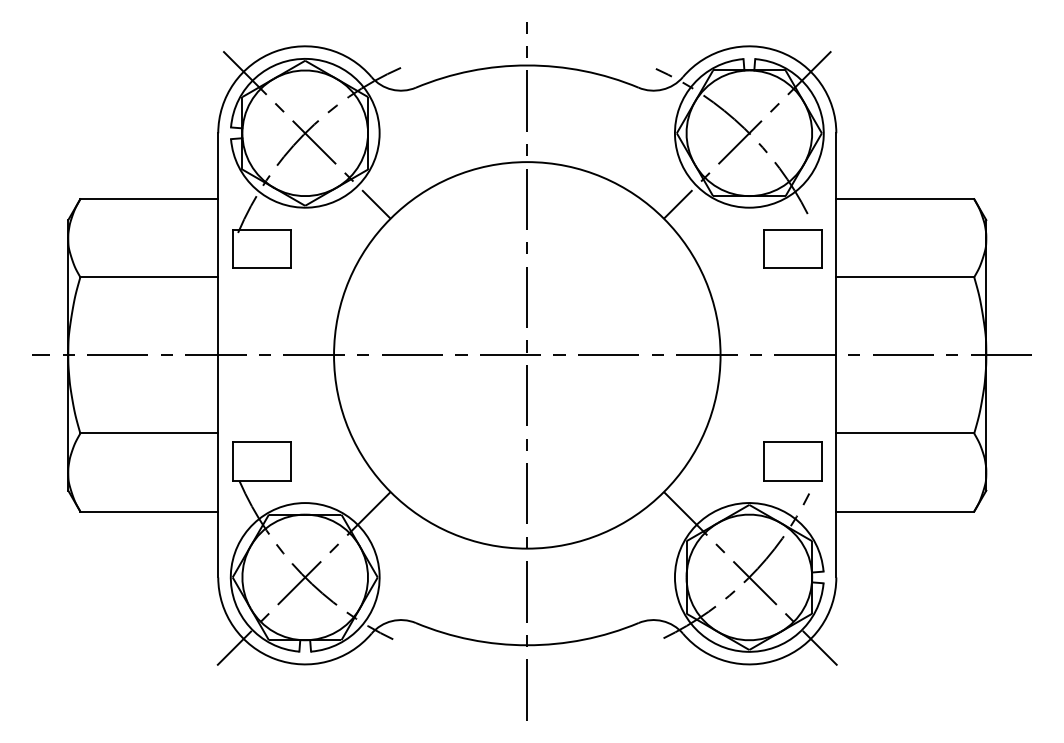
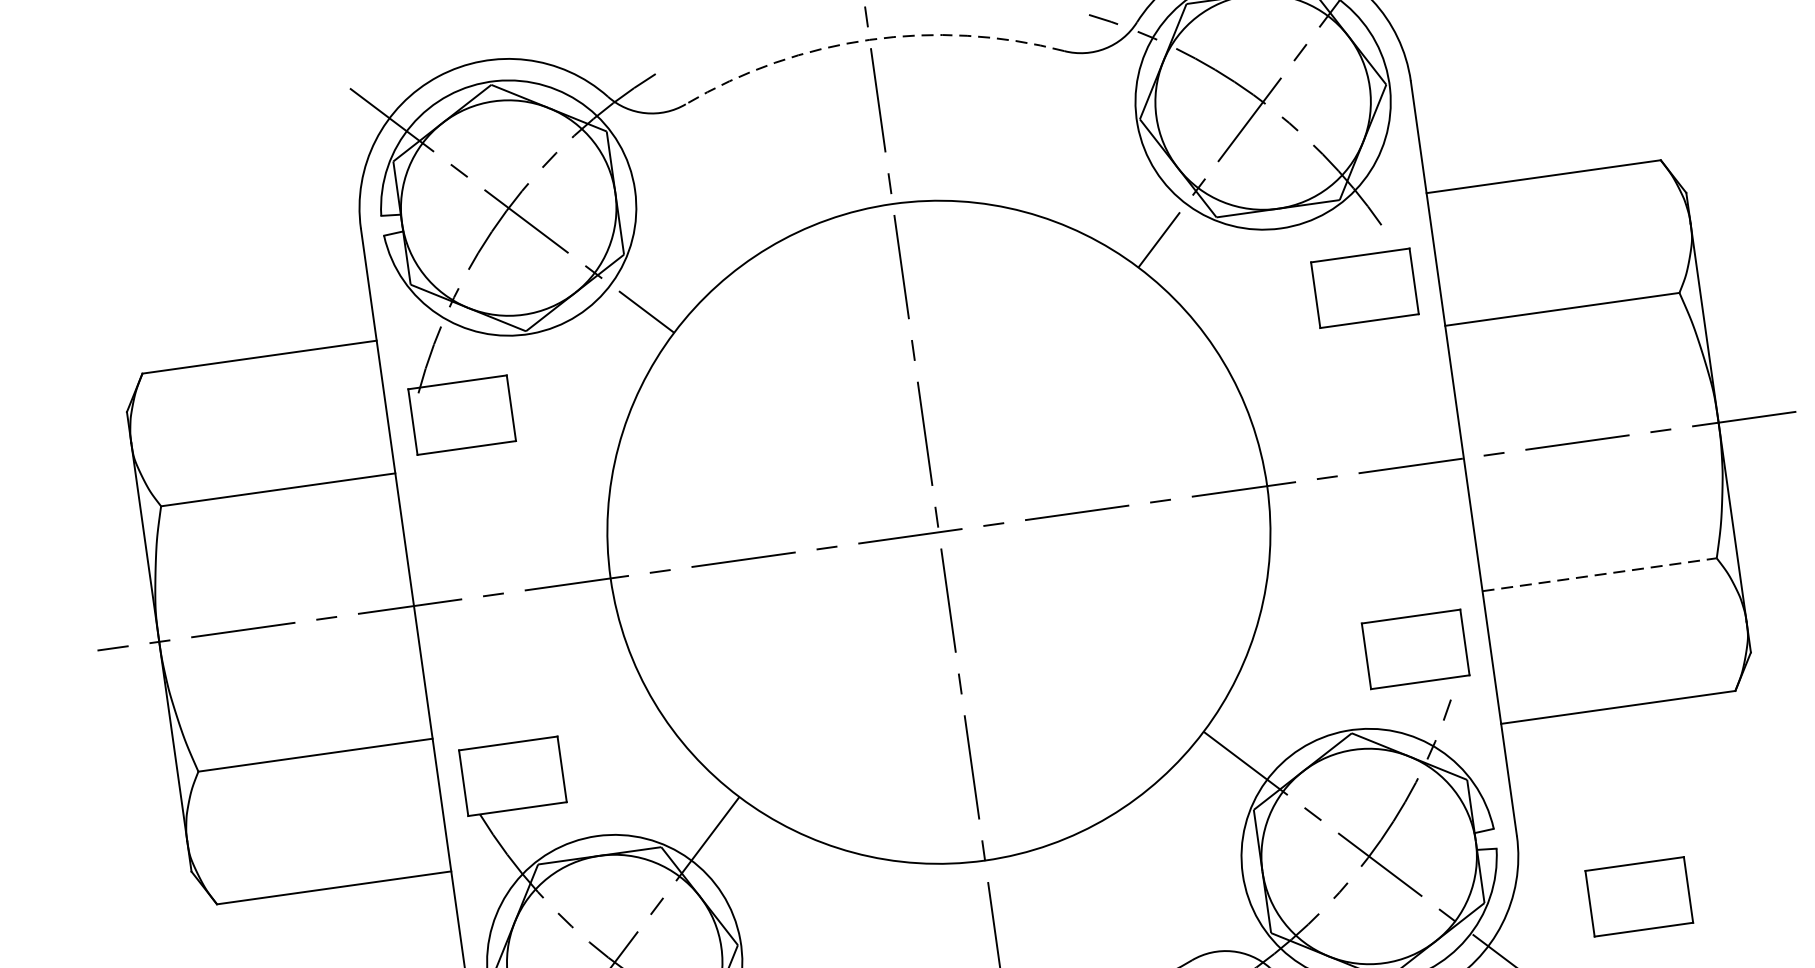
arc: (527, 65) -> (870, 39), solid -> dashed
line: (905, 433) -> (1599, 574), solid -> dashed
part: (901, 622) -> (1638, 896), added

